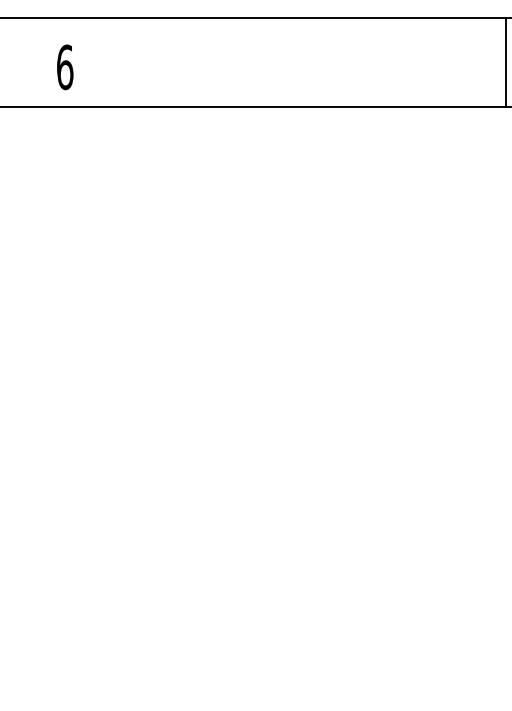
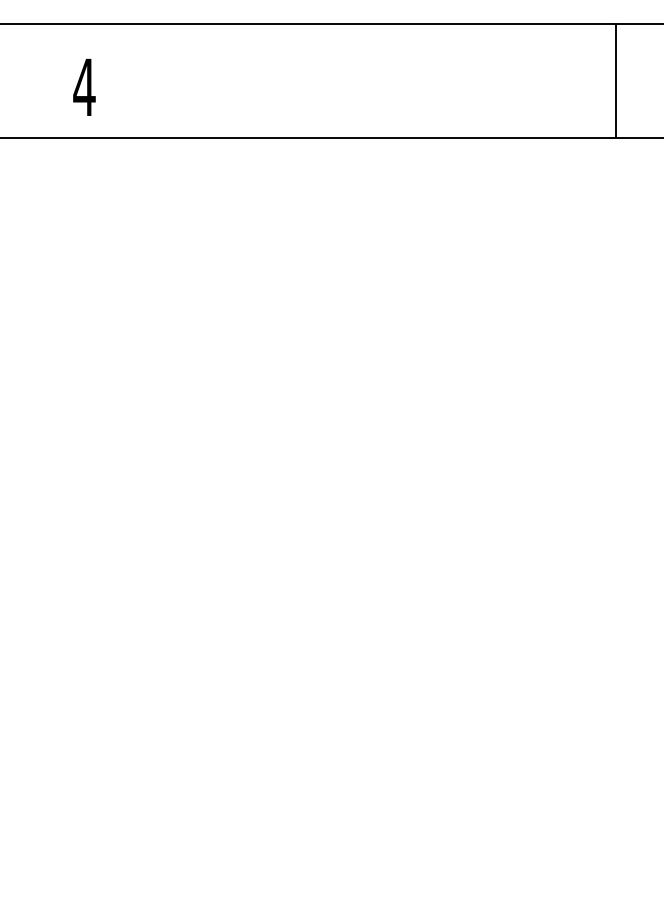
line: (506, 62) -> (616, 80), moved
text: (65, 66) -> (84, 86), 6 -> 4

